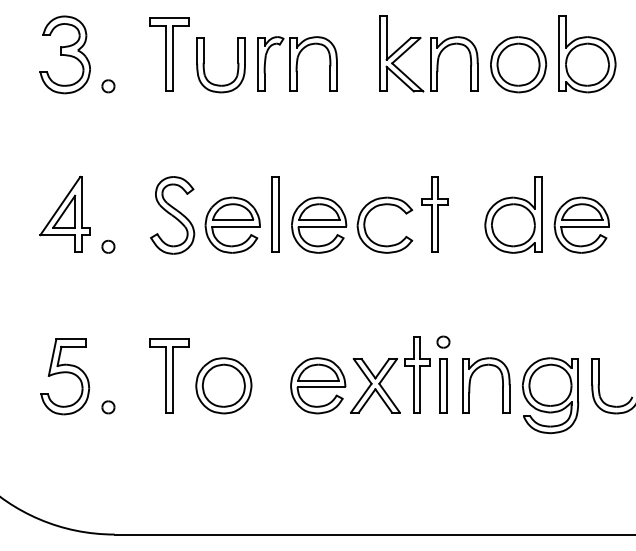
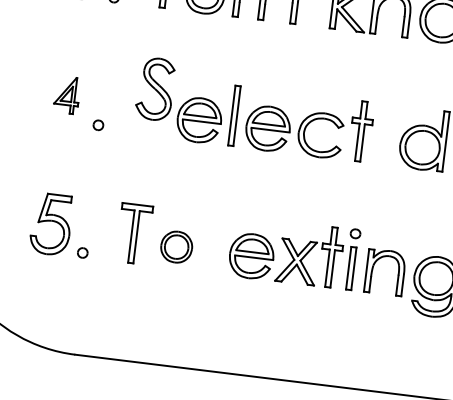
part: (64, 213) -> (66, 94), size x0.6
part: (172, 215) -> (155, 89), moved
part: (223, 385) -> (176, 246), size x0.7

